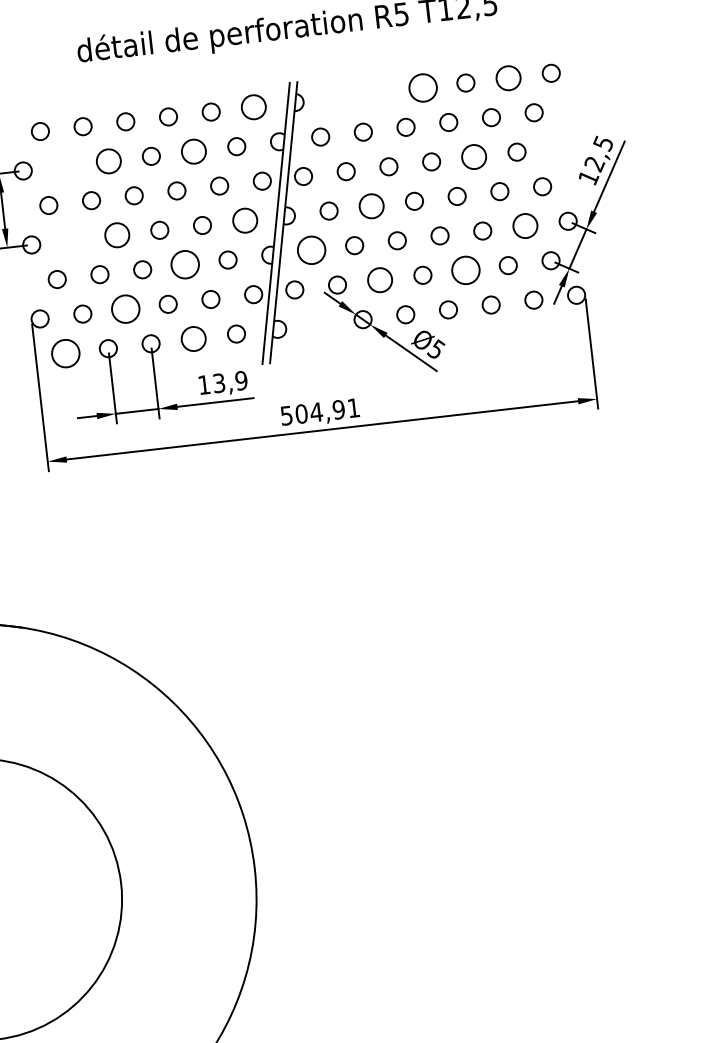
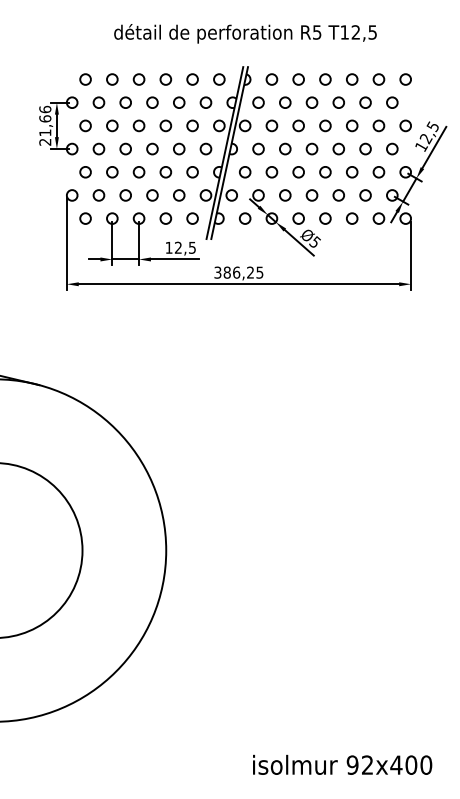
circle: (507, 78) -> (378, 79), size x0.71
circle: (423, 87) -> (325, 79), size x0.62
circle: (380, 92) -> (298, 79), added
circle: (337, 97) -> (271, 79), added
circle: (254, 107) -> (219, 79), size x0.71
circle: (559, 146) -> (405, 125), added
circle: (194, 151) -> (179, 102), size x0.71
circle: (474, 156) -> (352, 125), size x0.71
circle: (108, 160) -> (125, 102), size x0.71
circle: (65, 165) -> (98, 102), added
circle: (372, 205) -> (285, 148), size x0.71
circle: (244, 219) -> (205, 148), size x0.71
circle: (524, 226) -> (378, 172), size x0.71
circle: (116, 234) -> (125, 148), size x0.71
circle: (73, 239) -> (98, 148), added
circle: (312, 250) -> (245, 172), size x0.62
circle: (184, 265) -> (165, 172), size x0.62
circle: (465, 270) -> (338, 195), size x0.62
circle: (380, 280) -> (285, 195), size x0.71
circle: (125, 309) -> (125, 195), size x0.62
circle: (320, 324) -> (245, 218), added
circle: (193, 338) -> (165, 218), size x0.71
circle: (65, 353) -> (85, 218), size x0.62
text: (230, 381) -> (185, 247), 13,9 -> 12,5
text: (319, 411) -> (238, 272), 504,91 -> 386,25

